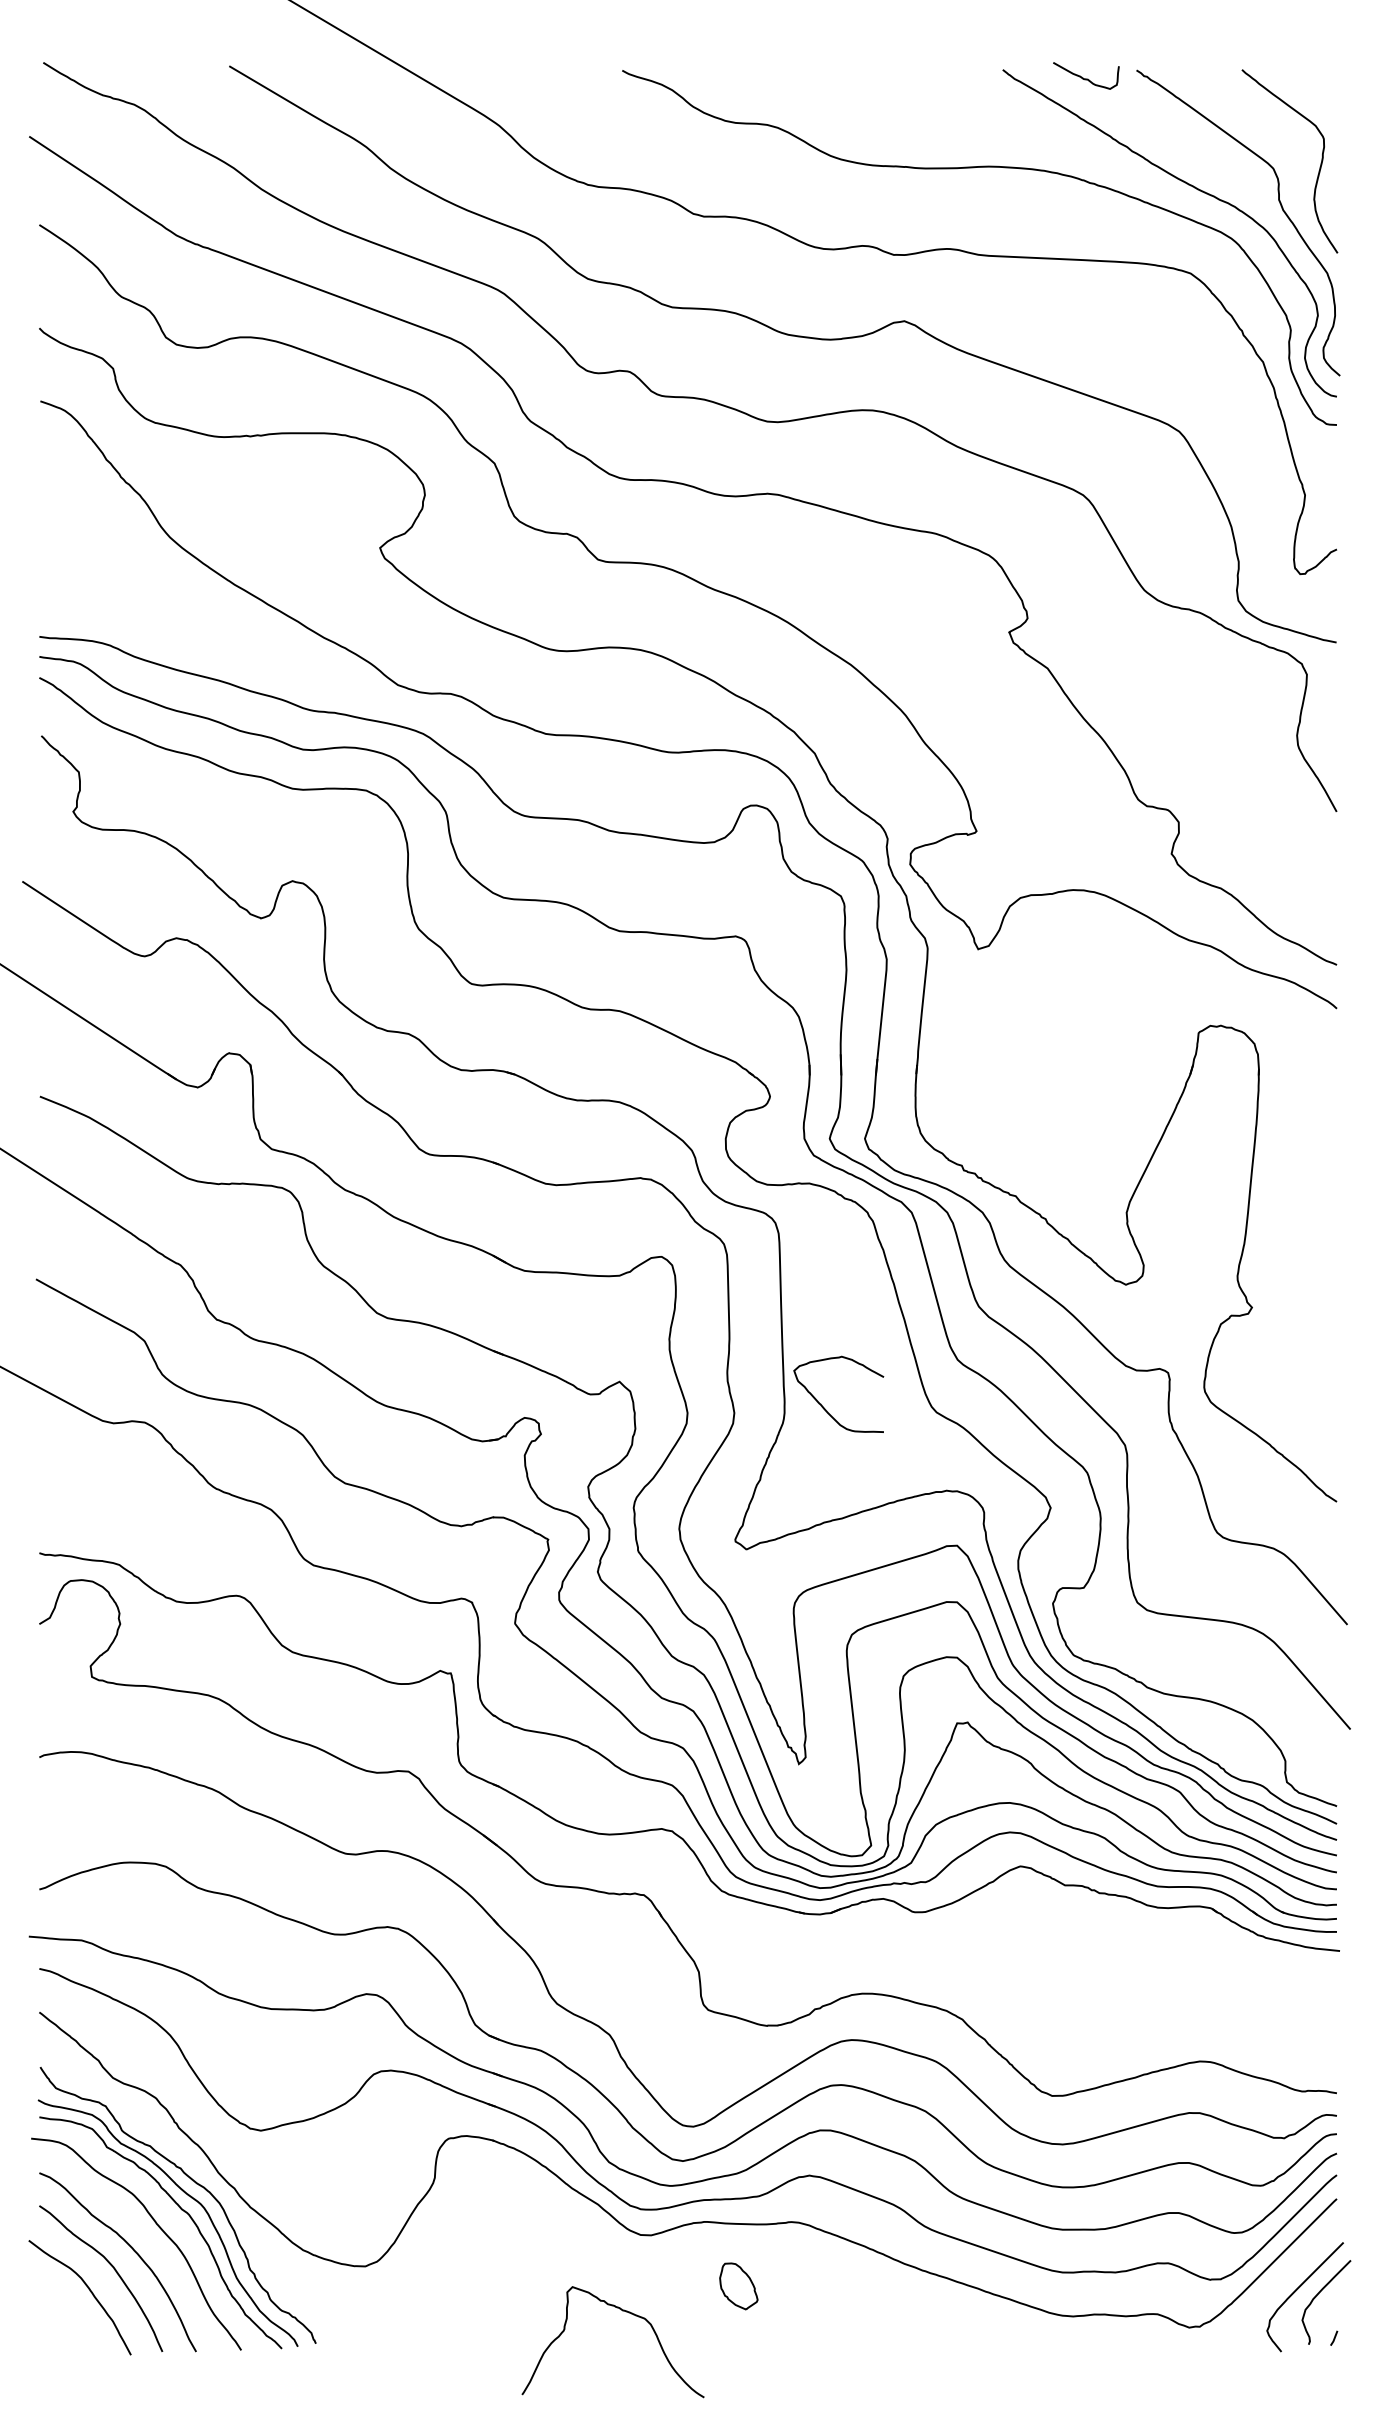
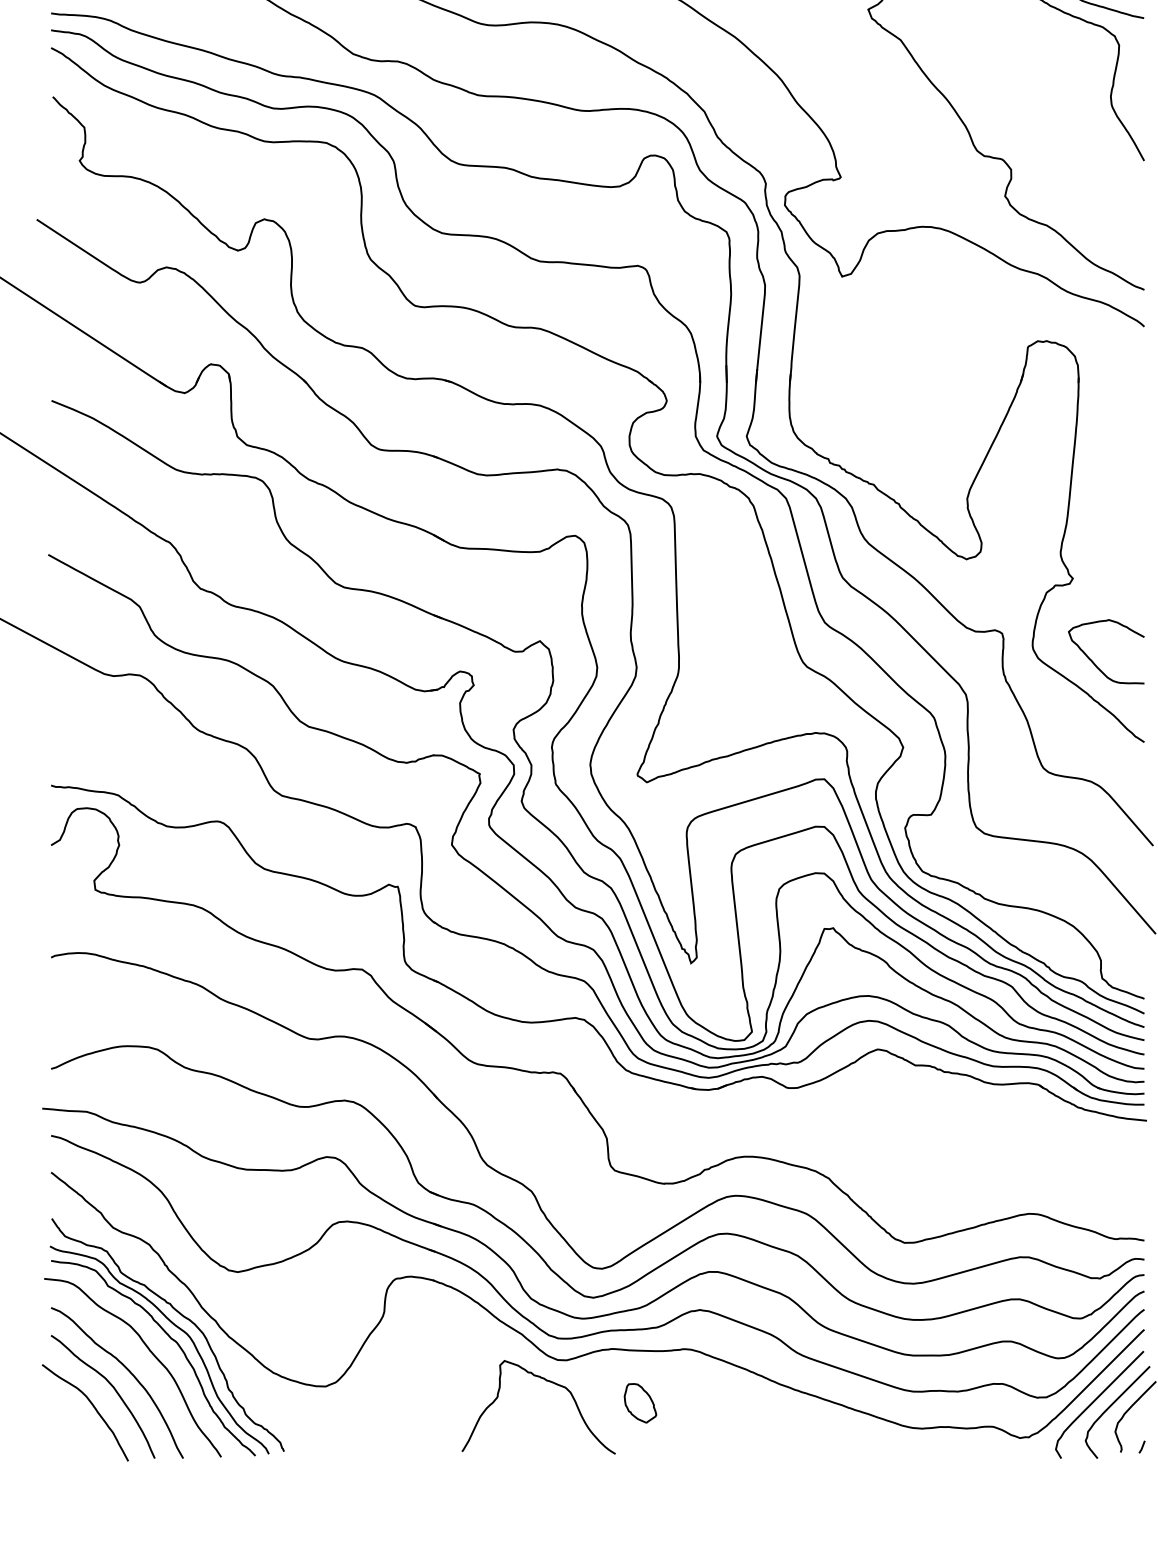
curve: (824, 1407) -> (1094, 662), moved
curve: (1278, 2283) -> (1095, 1400), added
curve: (622, 2311) -> (546, 1381), moved

